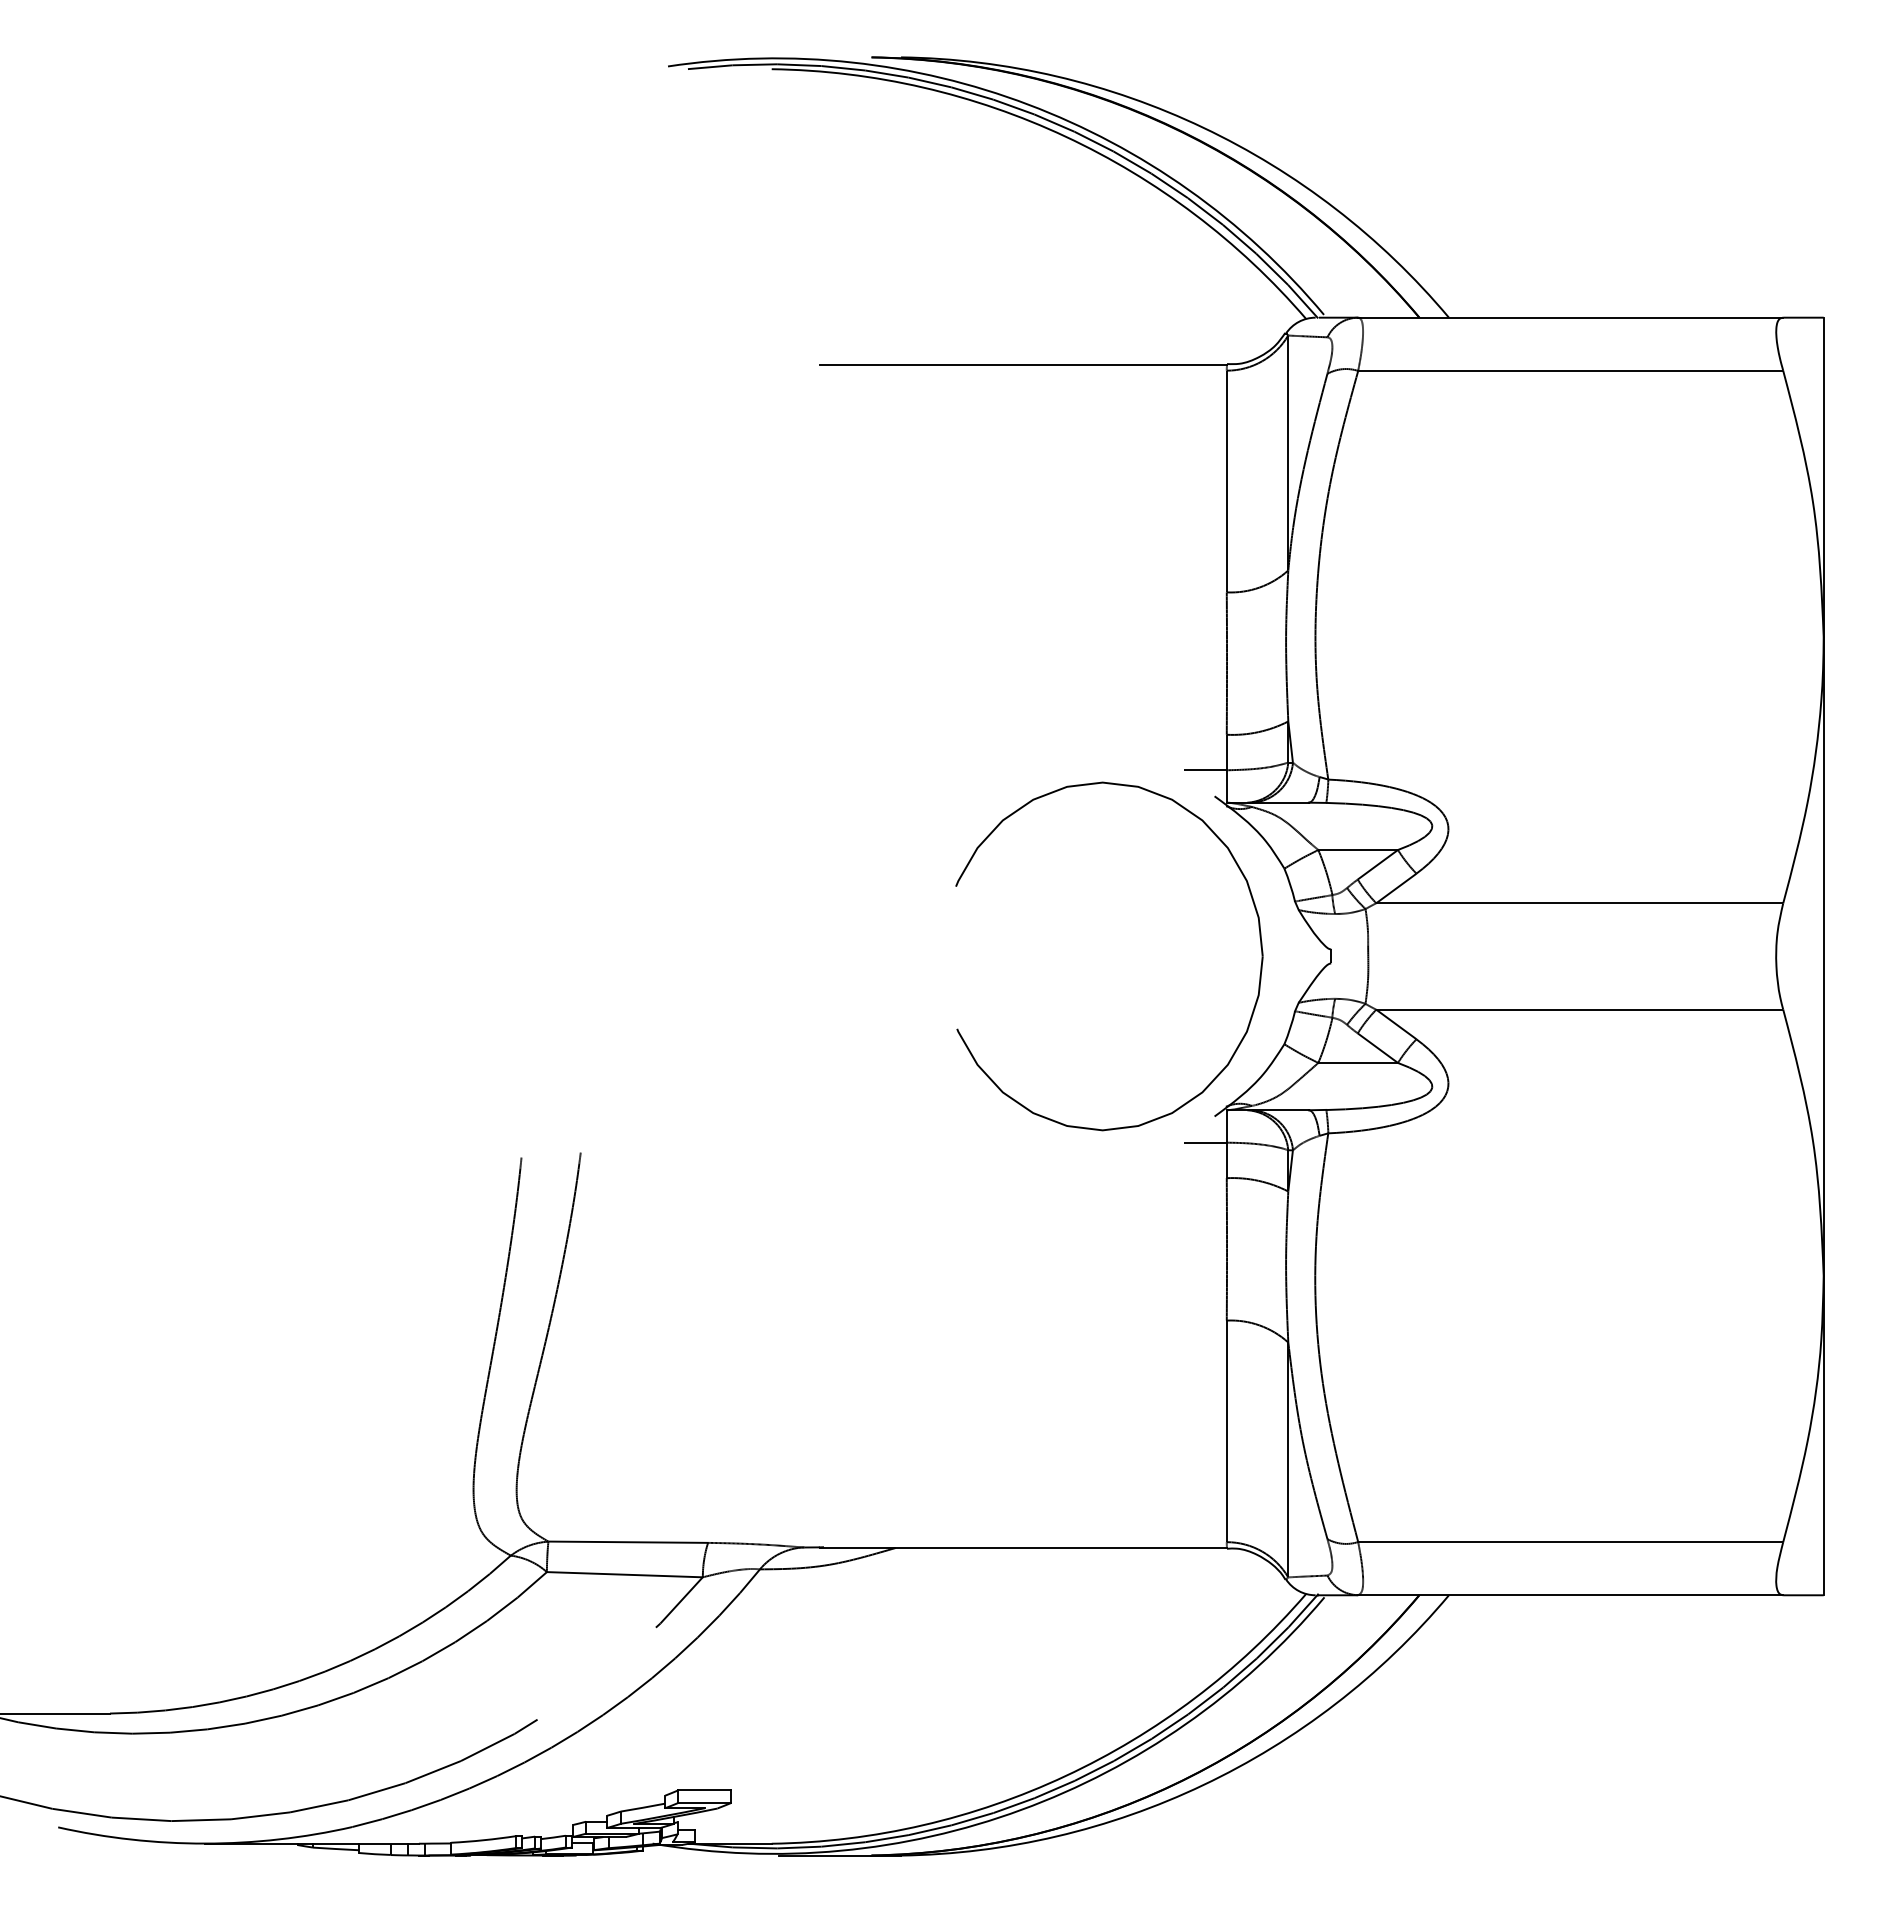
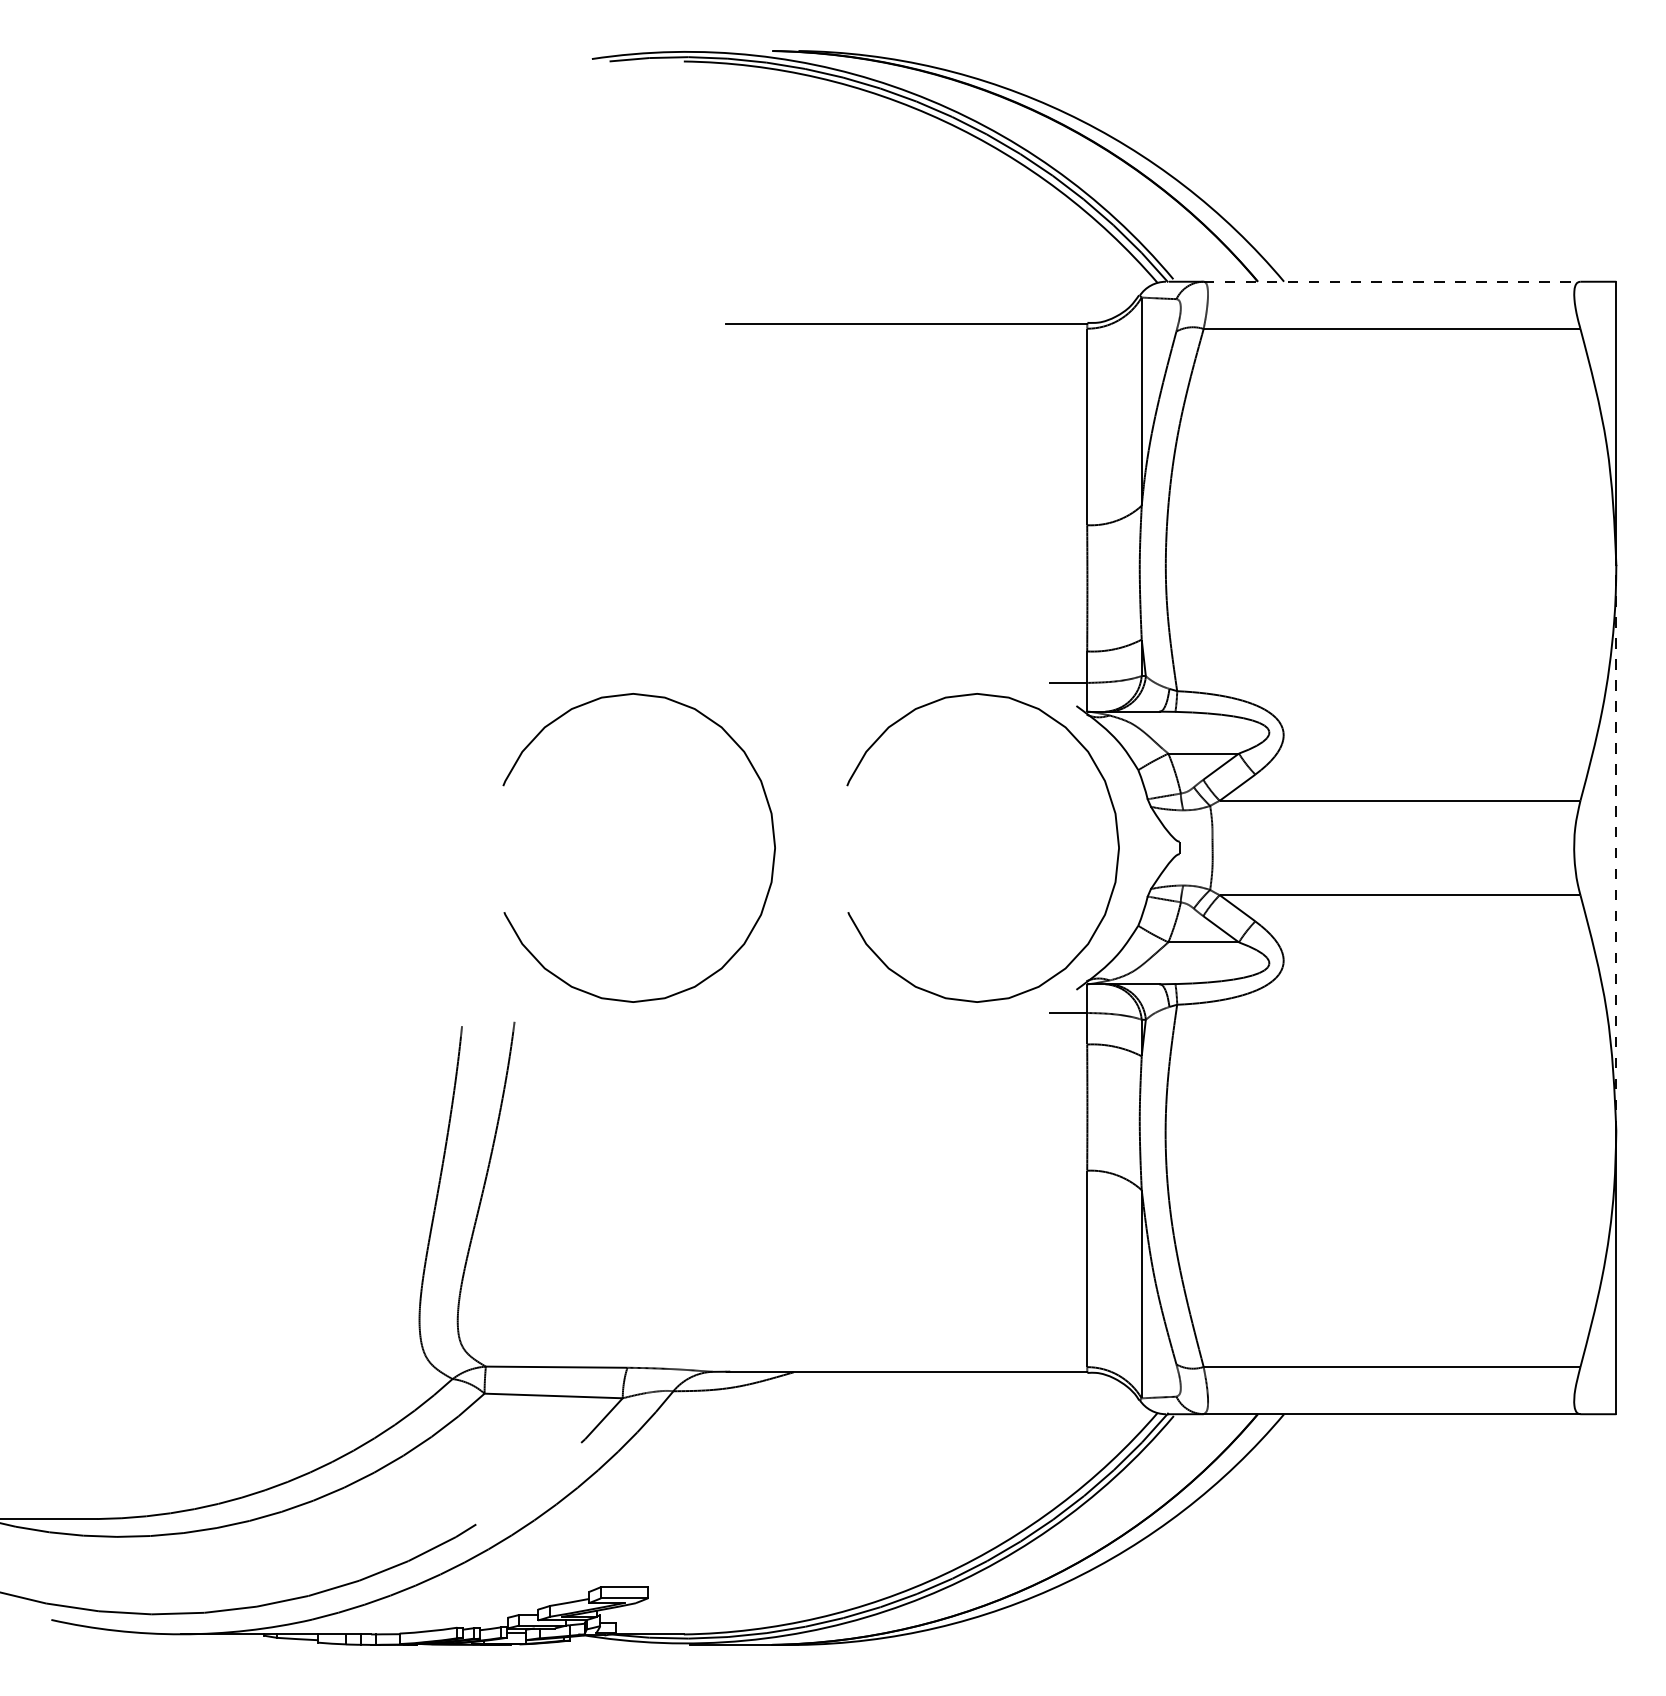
line: (1570, 317) -> (1391, 281), solid -> dashed
part: (871, 937) -> (772, 831), added
line: (1823, 955) -> (1616, 847), solid -> dashed

